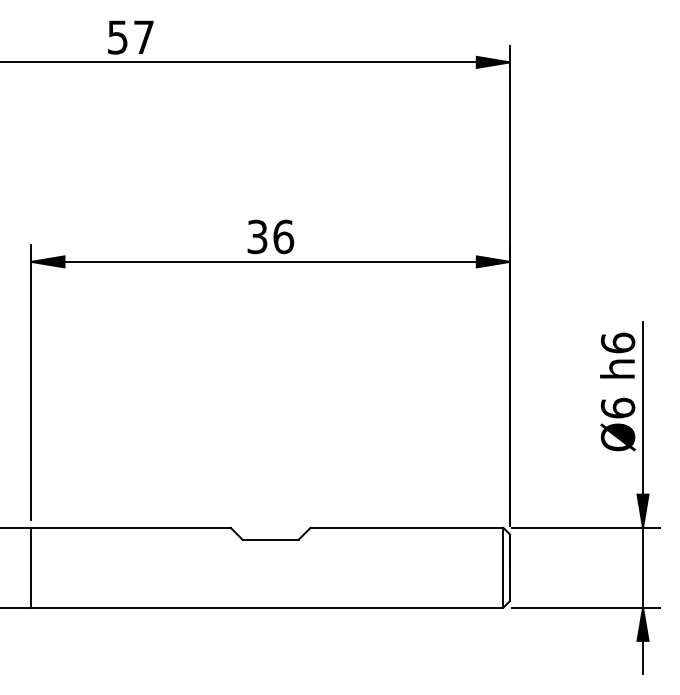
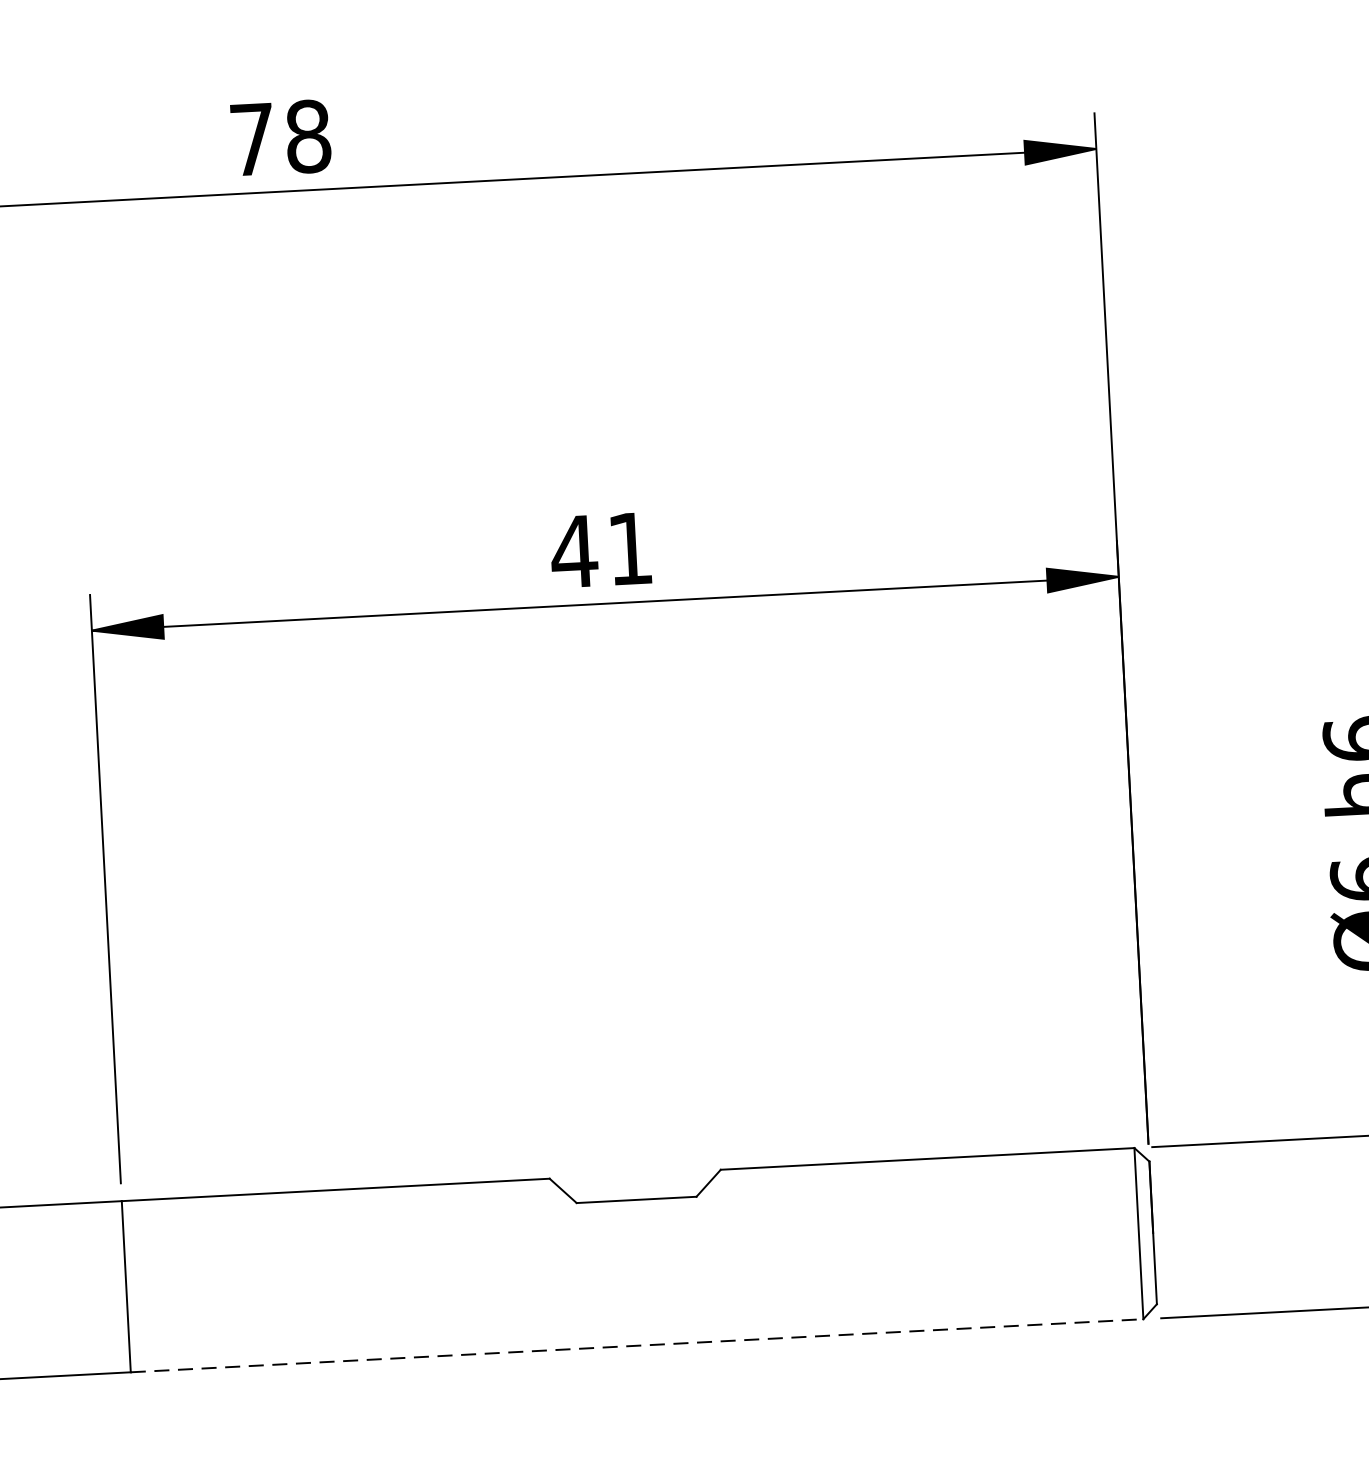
text: (131, 37) -> (281, 138), 57 -> 78
text: (270, 236) -> (602, 549), 36 -> 41
line: (267, 607) -> (637, 1345), solid -> dashed

